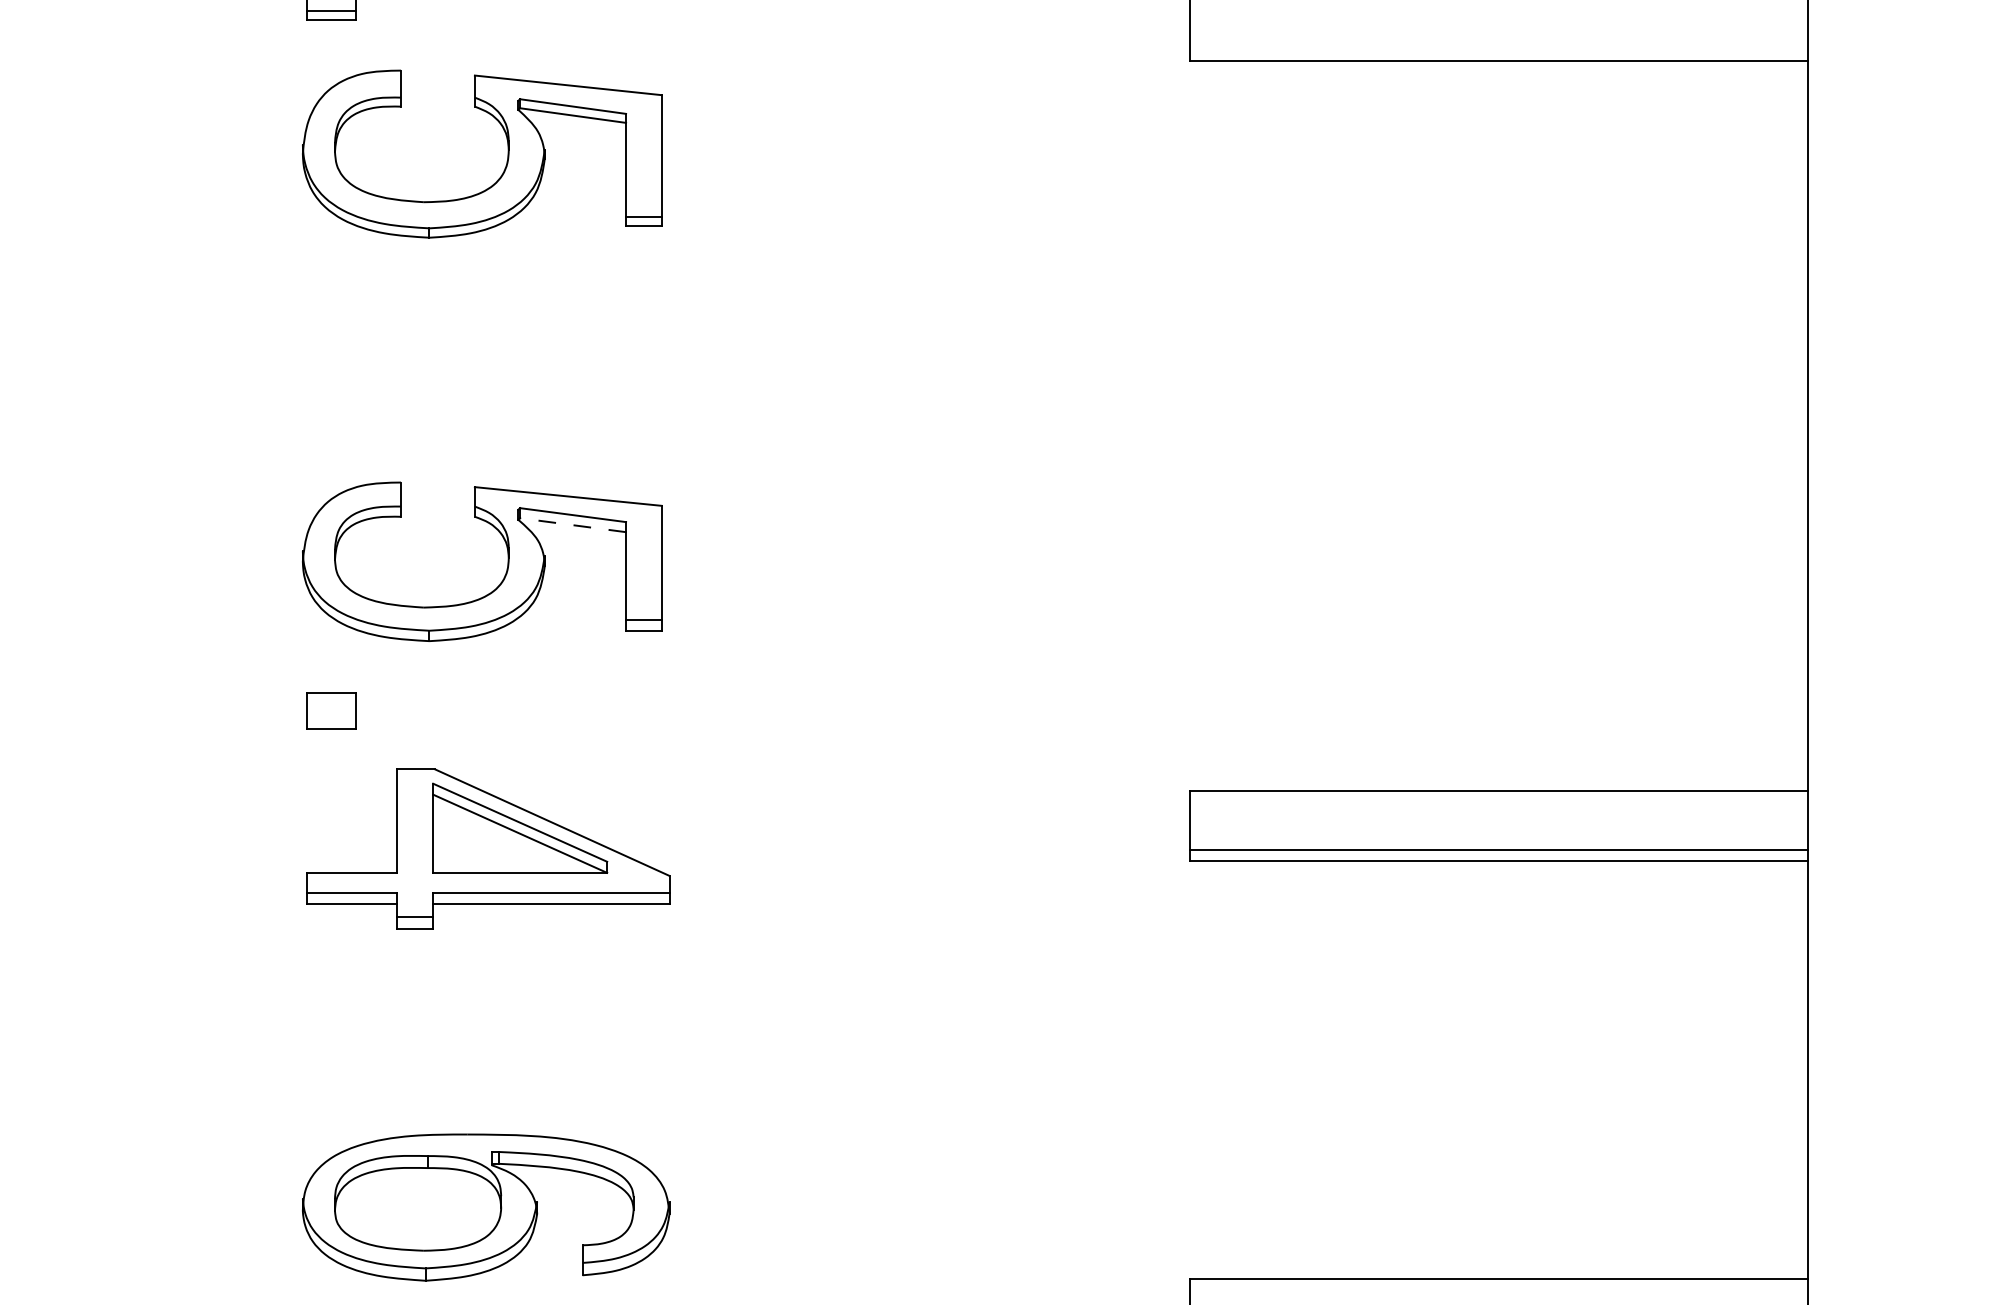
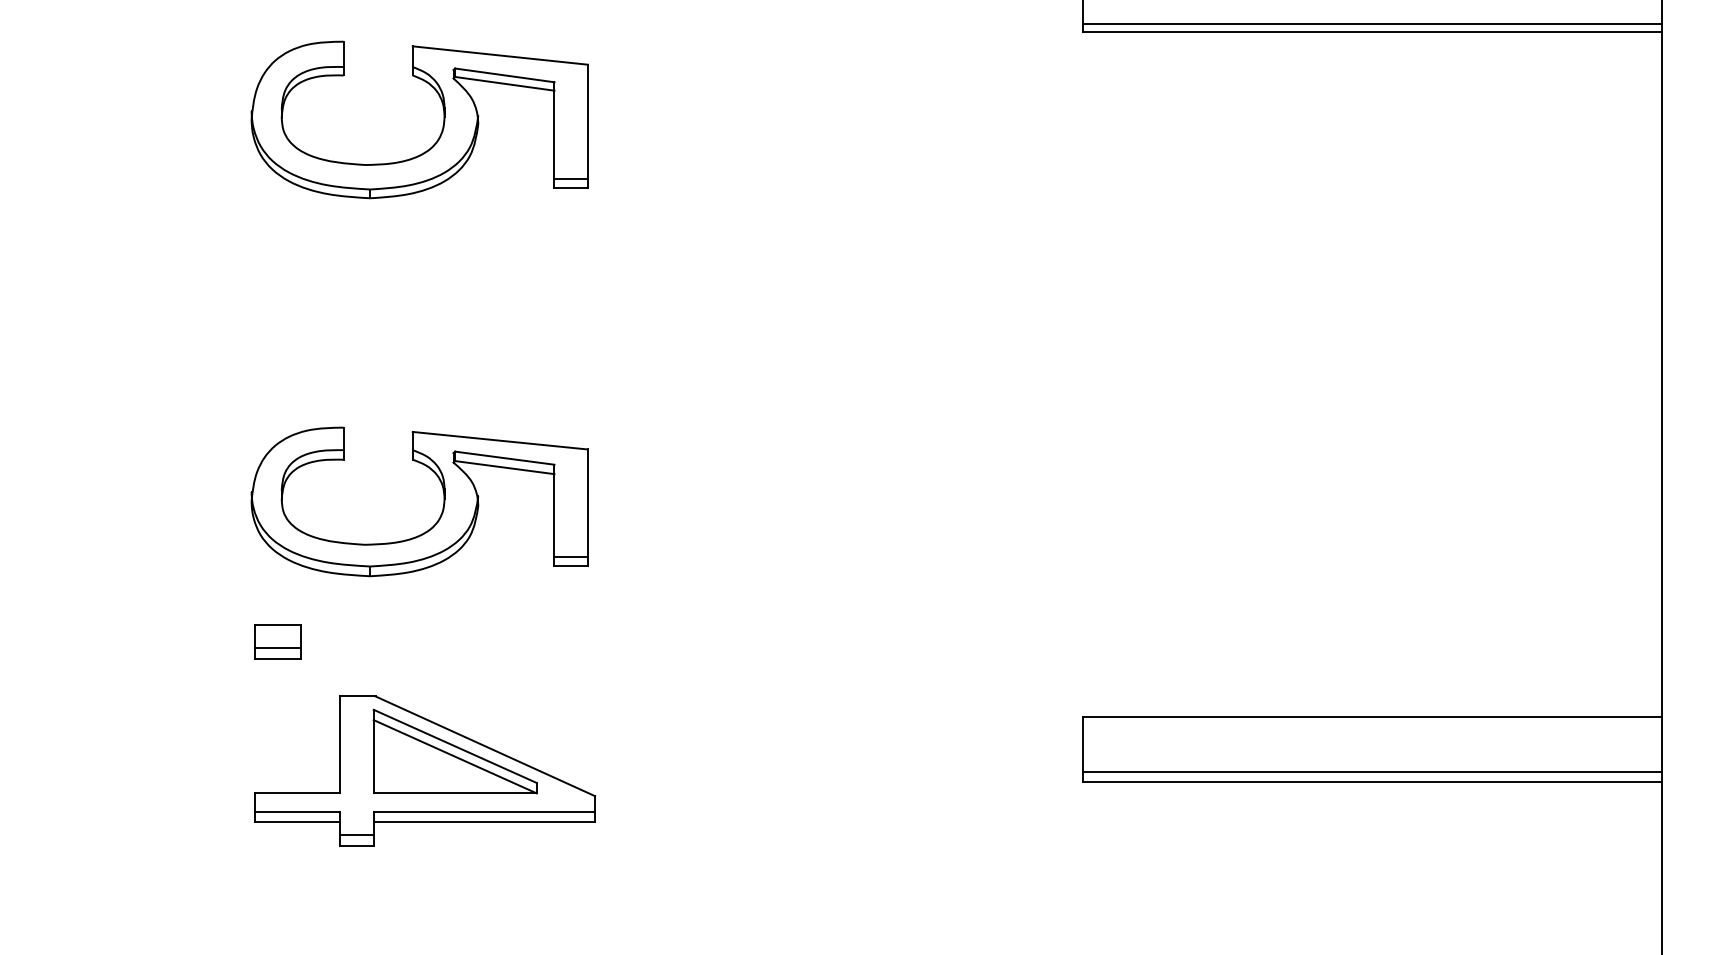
line: (1498, 52) -> (1371, 24), added
line: (572, 525) -> (504, 467), dashed -> solid
line: (330, 718) -> (277, 648), added

